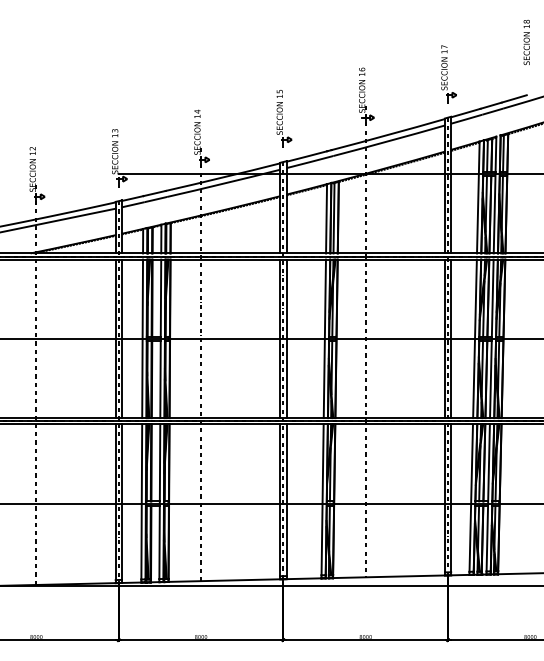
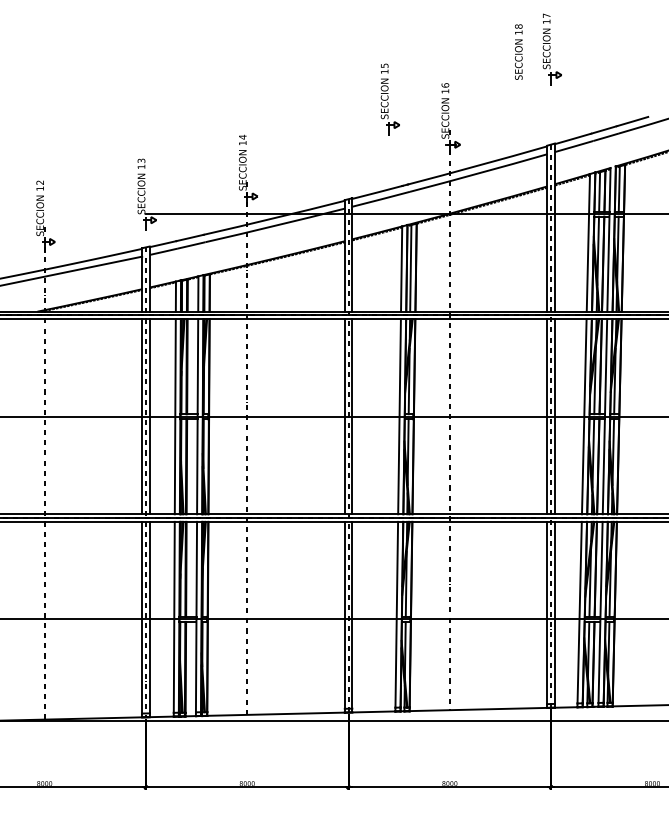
text: (526, 41) -> (518, 50), moved
part: (448, 74) -> (551, 49), moved
part: (284, 118) -> (390, 98), moved

